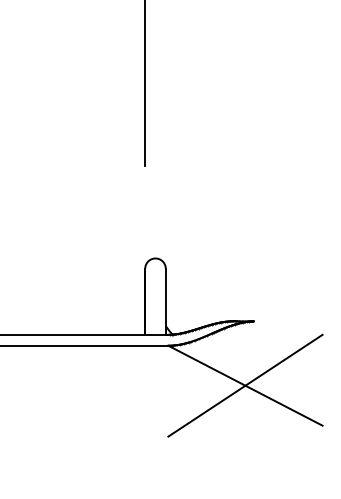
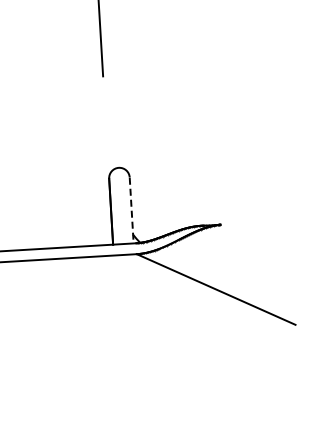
line: (165, 301) -> (131, 210), solid -> dashed
line: (245, 385) -> (216, 289), removed

